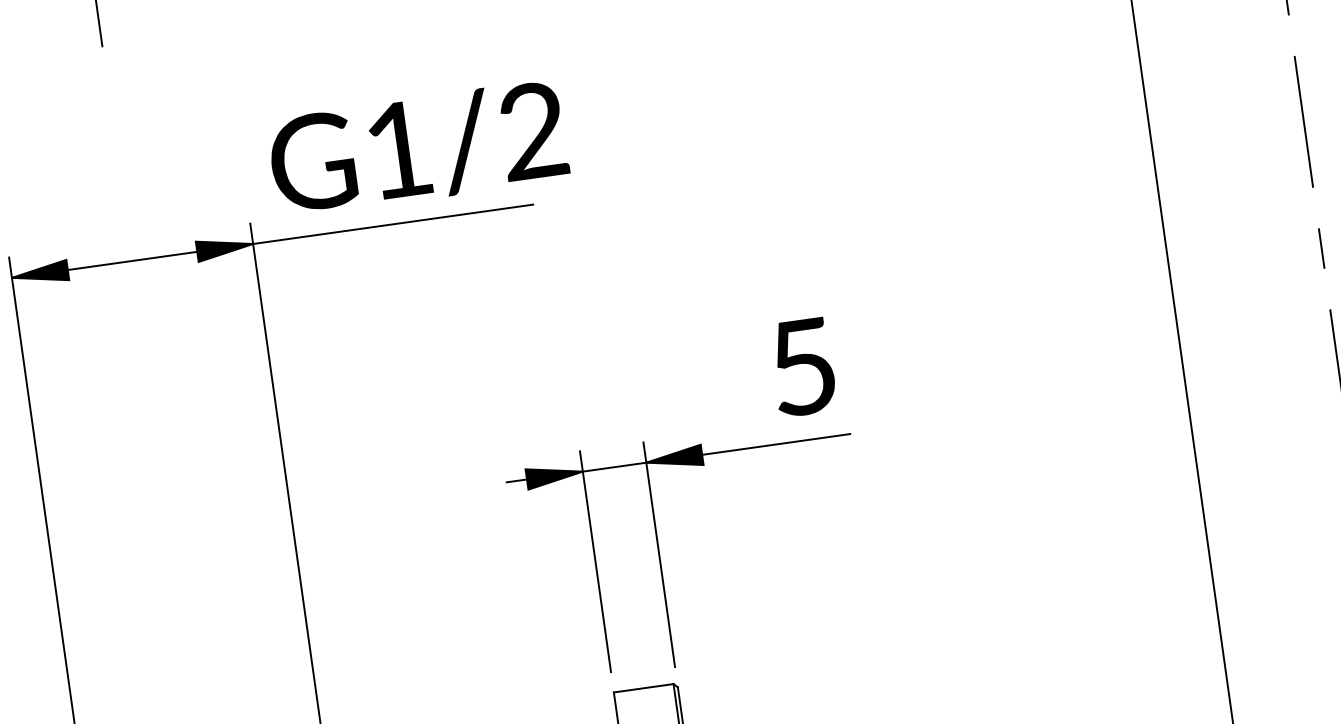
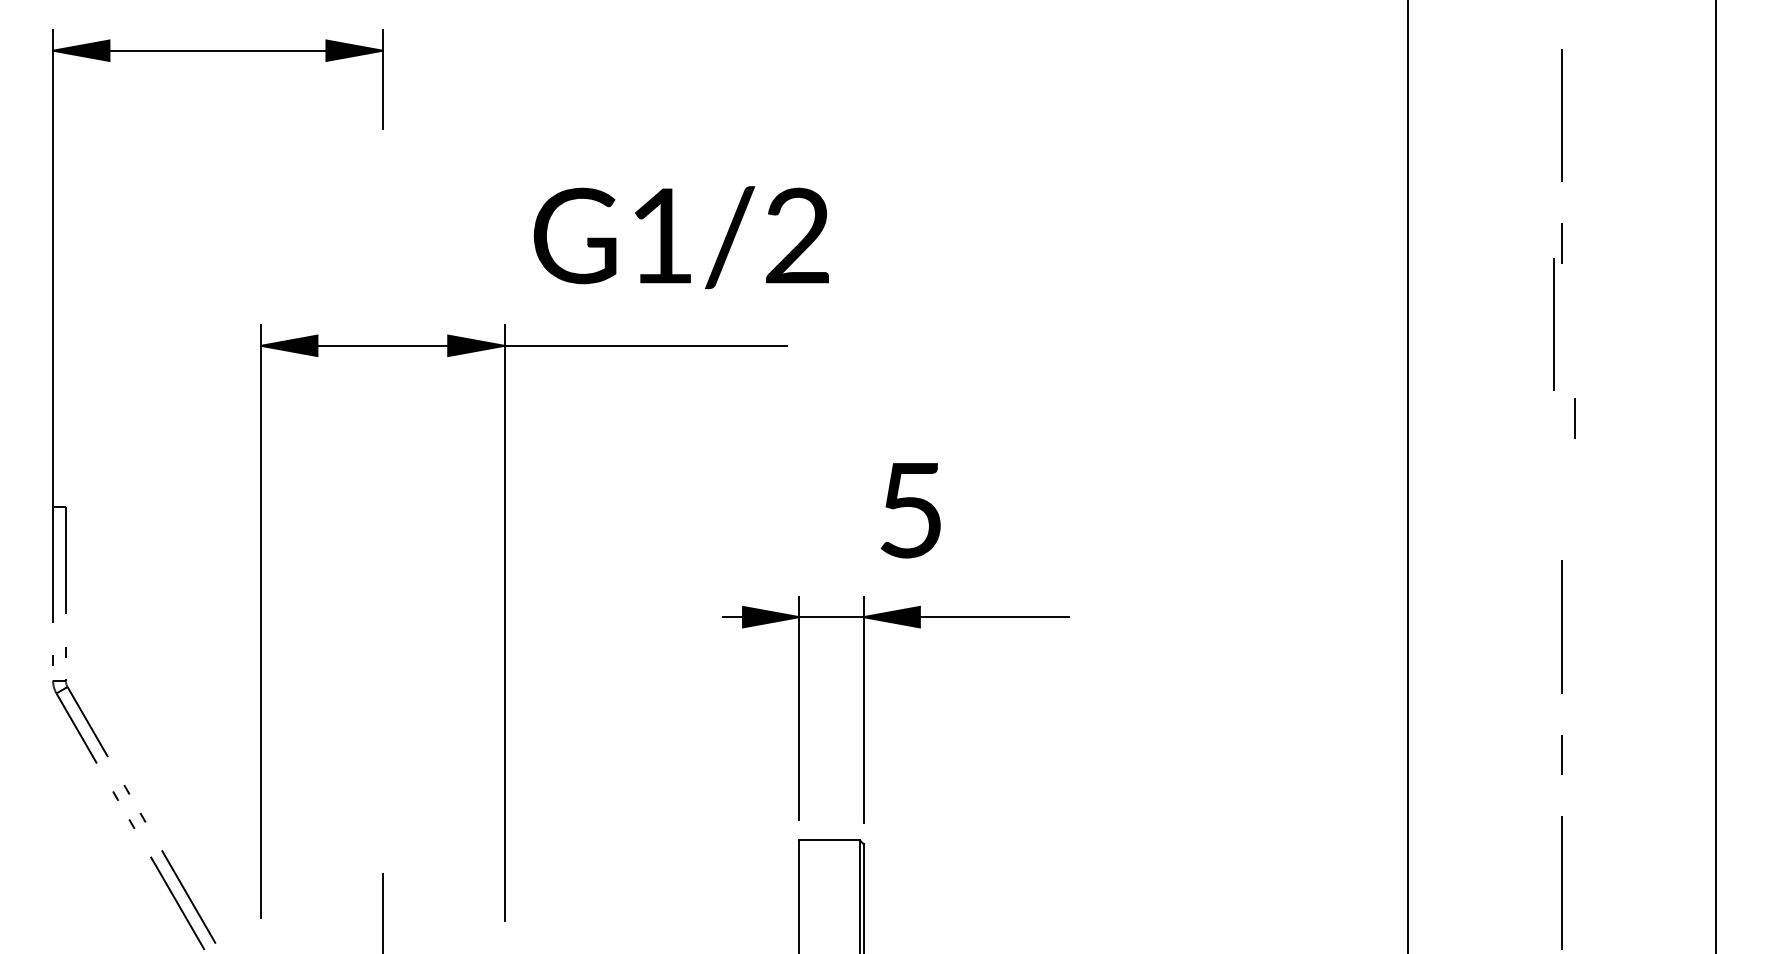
line: (1303, 122) -> (1553, 324), moved
text: (417, 148) -> (680, 237), moved
line: (1321, 249) -> (1574, 418), moved
text: (802, 367) -> (910, 510), moved

